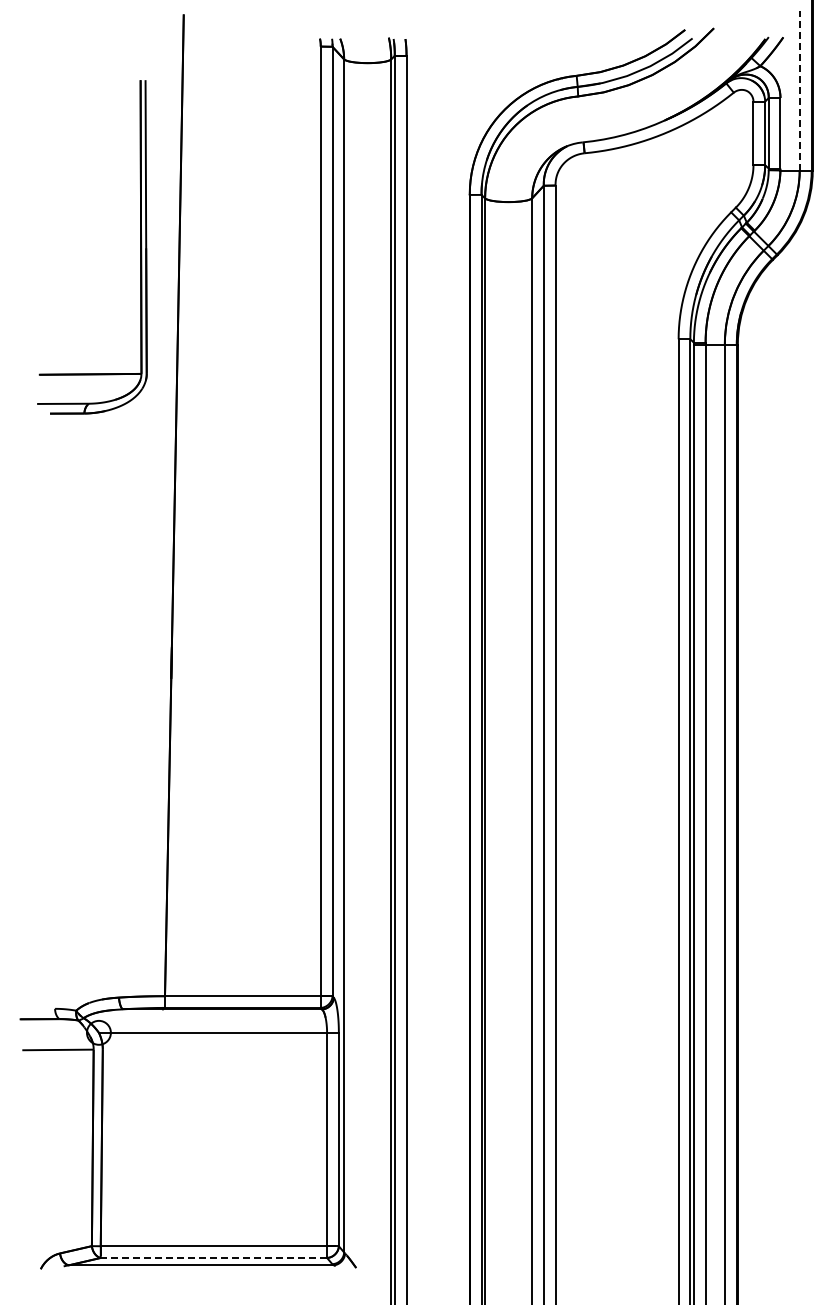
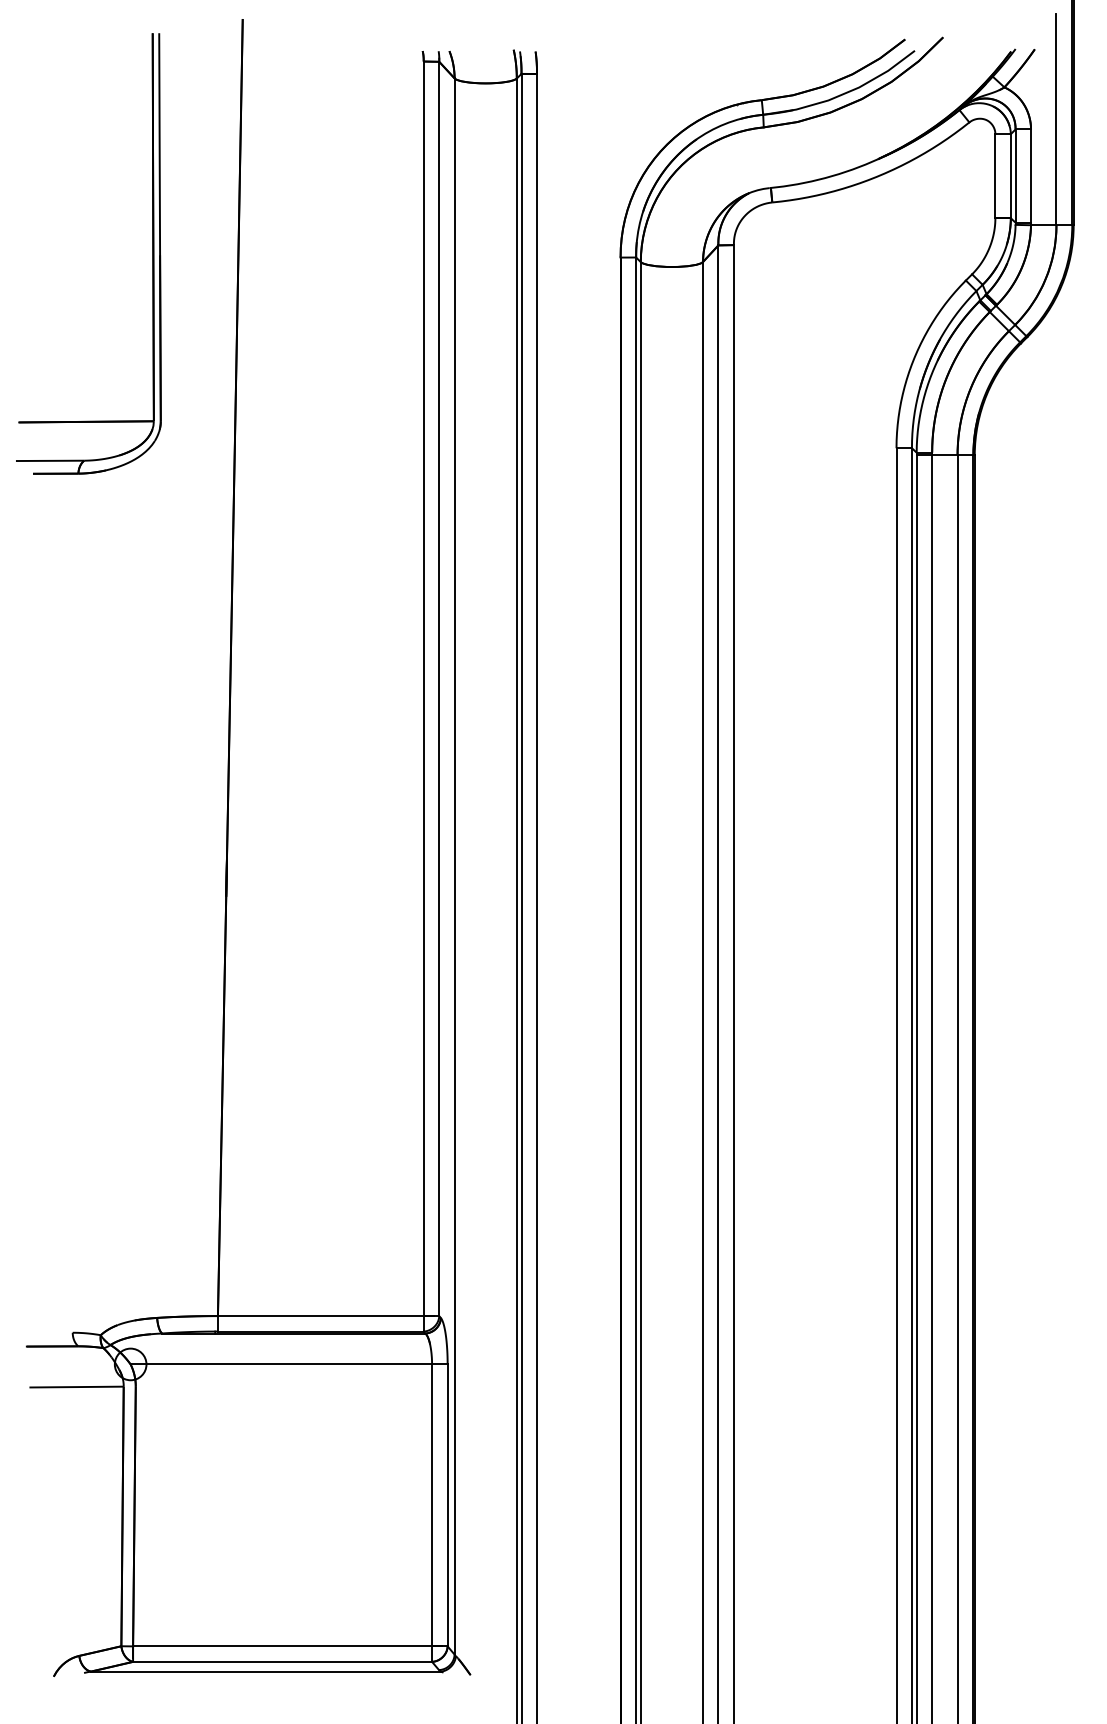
line: (799, 90) -> (1056, 119), dashed -> solid
part: (140, 247) -> (152, 254), moved
line: (213, 1257) -> (282, 1661), dashed -> solid

